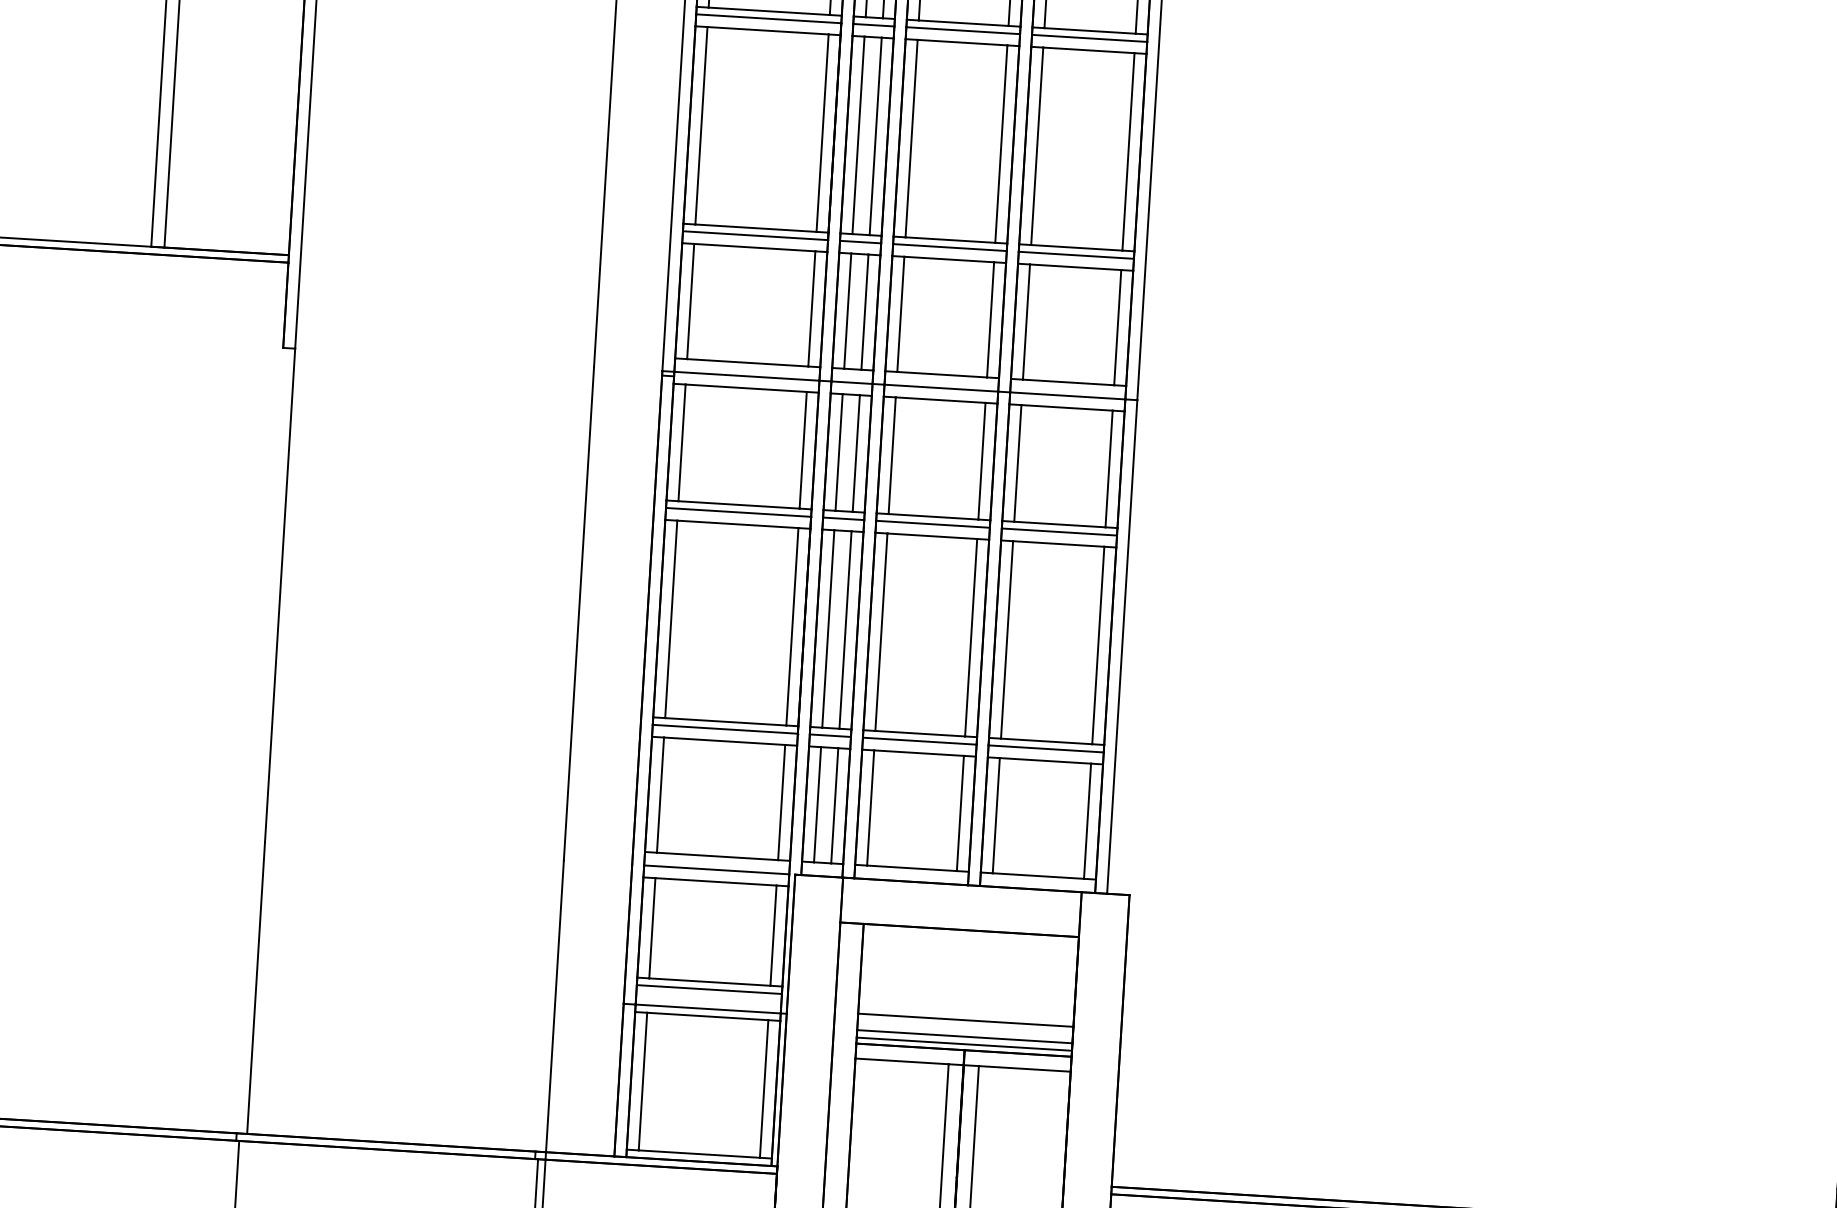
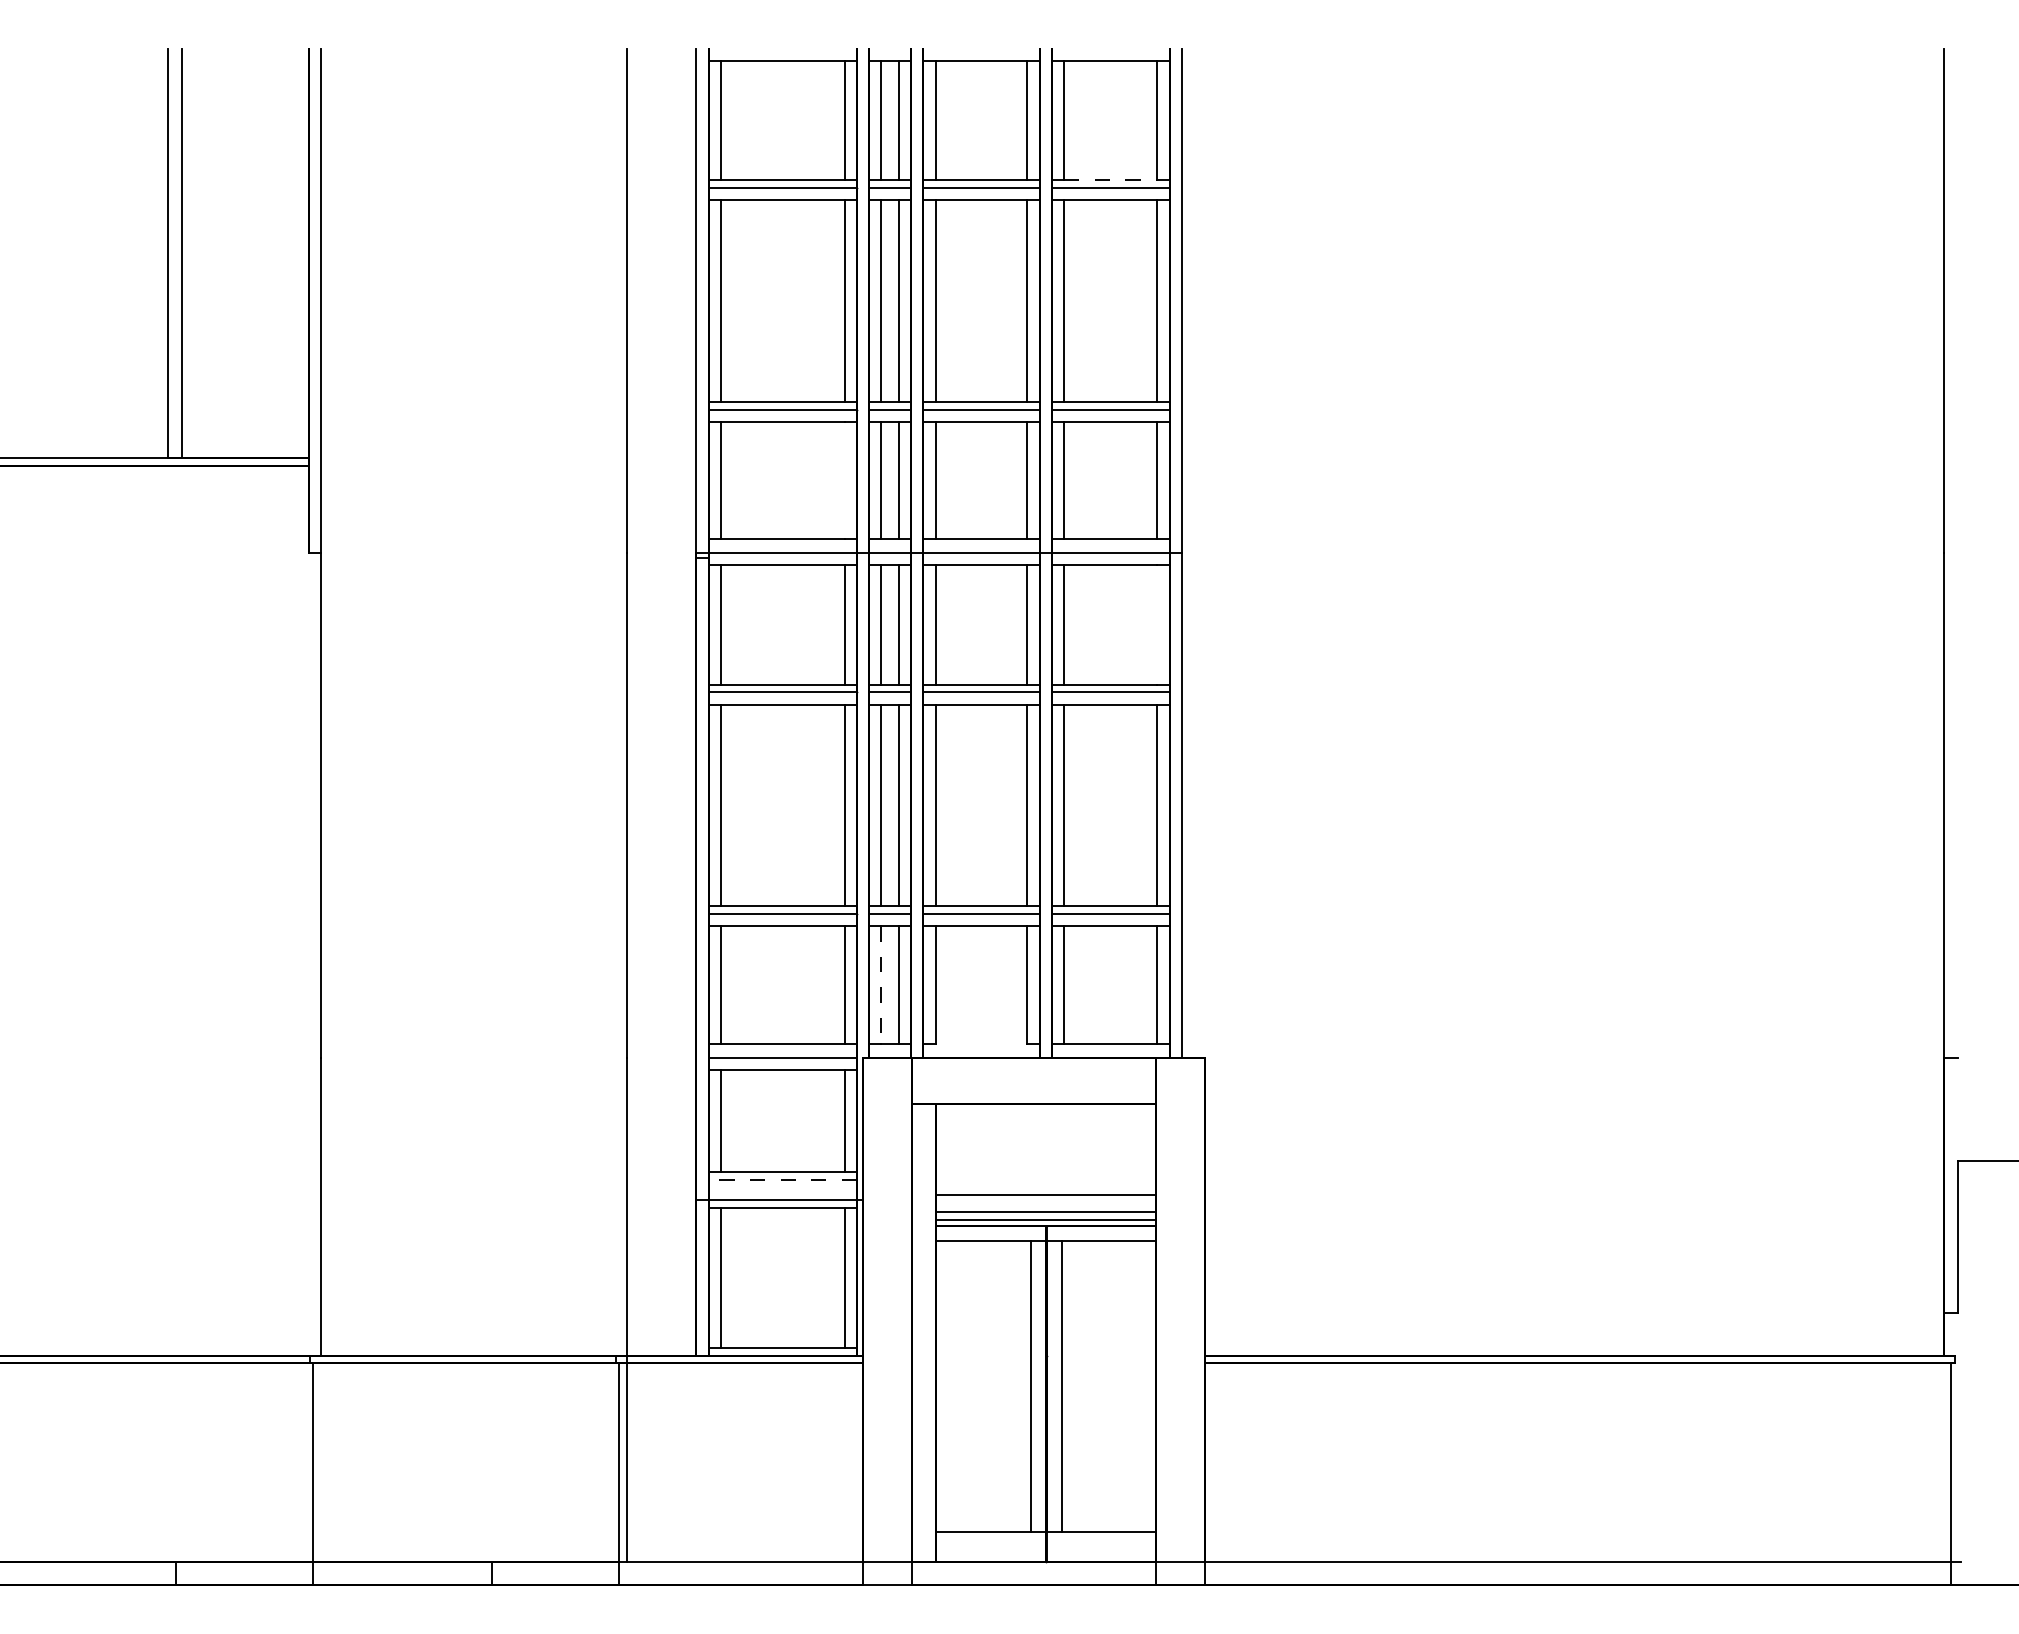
line: (1089, 31) -> (1110, 180), solid -> dashed
line: (811, 308) -> (844, 480), removed
line: (1109, 468) -> (1157, 624), removed
line: (817, 805) -> (881, 985), solid -> dashed
line: (912, 867) -> (981, 1043), removed
line: (709, 990) -> (782, 1180), solid -> dashed

